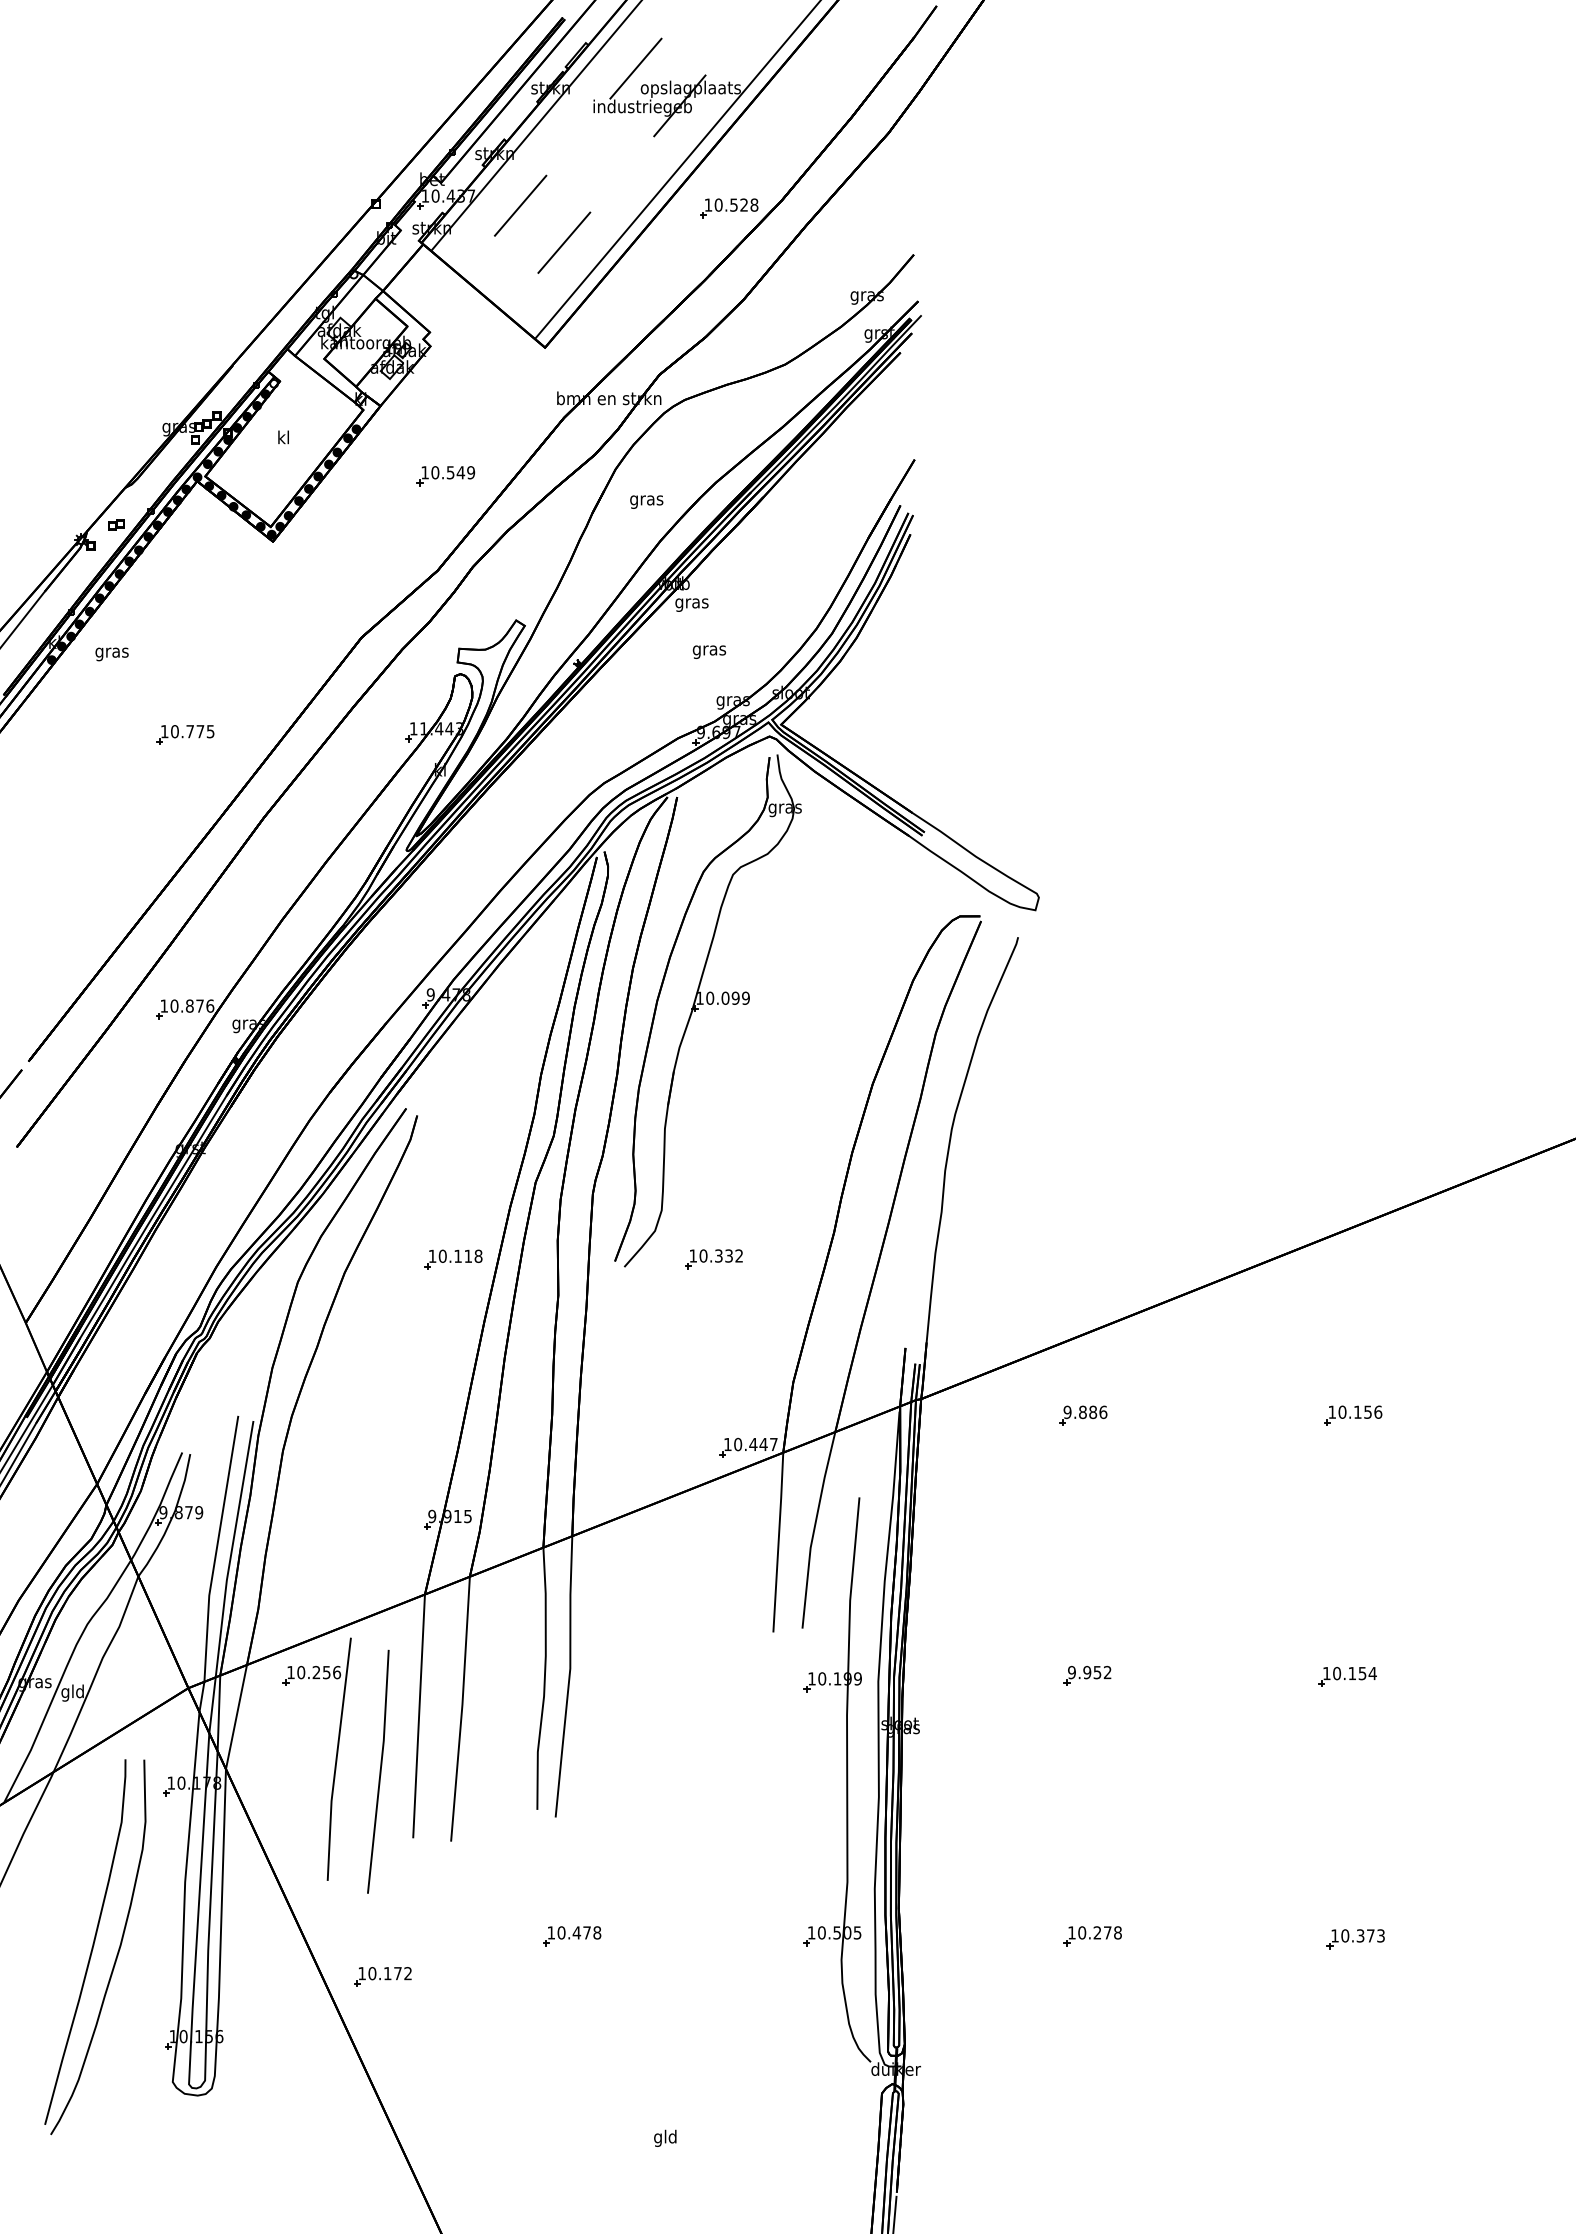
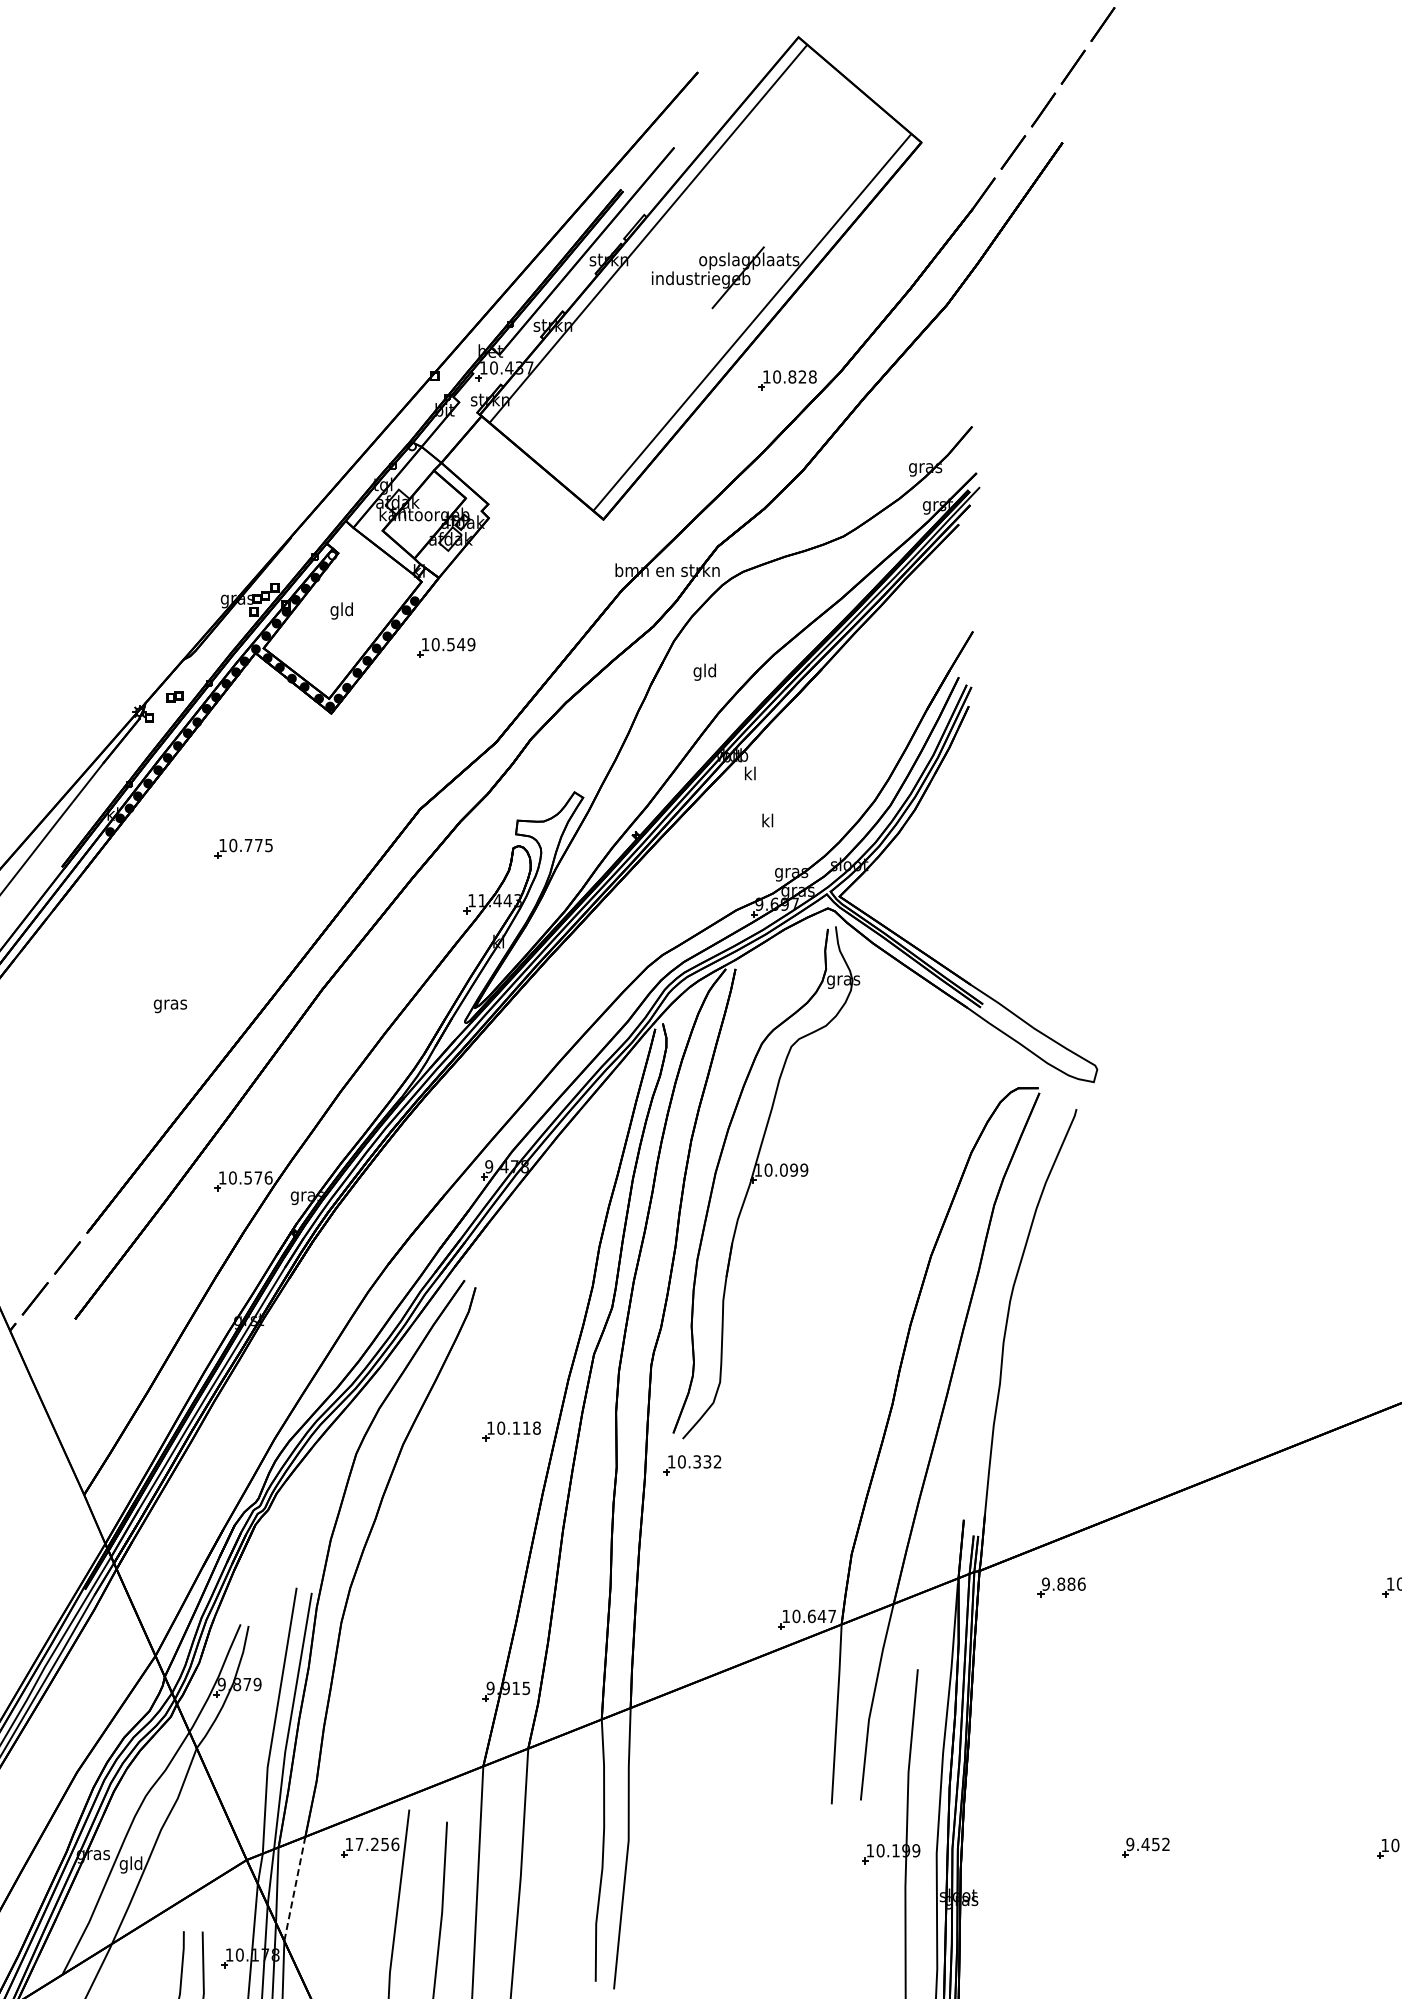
line: (635, 68) -> (693, 240), removed
text: (733, 204) -> (791, 376), 10.528 -> 10.828
line: (520, 205) -> (578, 377), removed
line: (564, 242) -> (622, 414), removed
text: (283, 438) -> (341, 610), kl -> gld
part: (445, 476) -> (445, 648), moved
text: (646, 499) -> (704, 671), gras -> gld
text: (691, 602) -> (749, 774), gras -> kl
text: (709, 650) -> (767, 822), gras -> kl
text: (111, 654) -> (169, 1006), moved
part: (185, 734) -> (243, 848), moved
text: (189, 1005) -> (247, 1177), 10.876 -> 10.576
part: (713, 1259) -> (691, 1465), moved
part: (1083, 1415) -> (1061, 1587), moved
text: (753, 1444) -> (811, 1616), 10.447 -> 10.647
text: (301, 1672) -> (359, 1844), 10.256 -> 17.256
text: (1087, 1672) -> (1145, 1844), 9.952 -> 9.452
line: (236, 1717) -> (294, 1889), solid -> dashed

